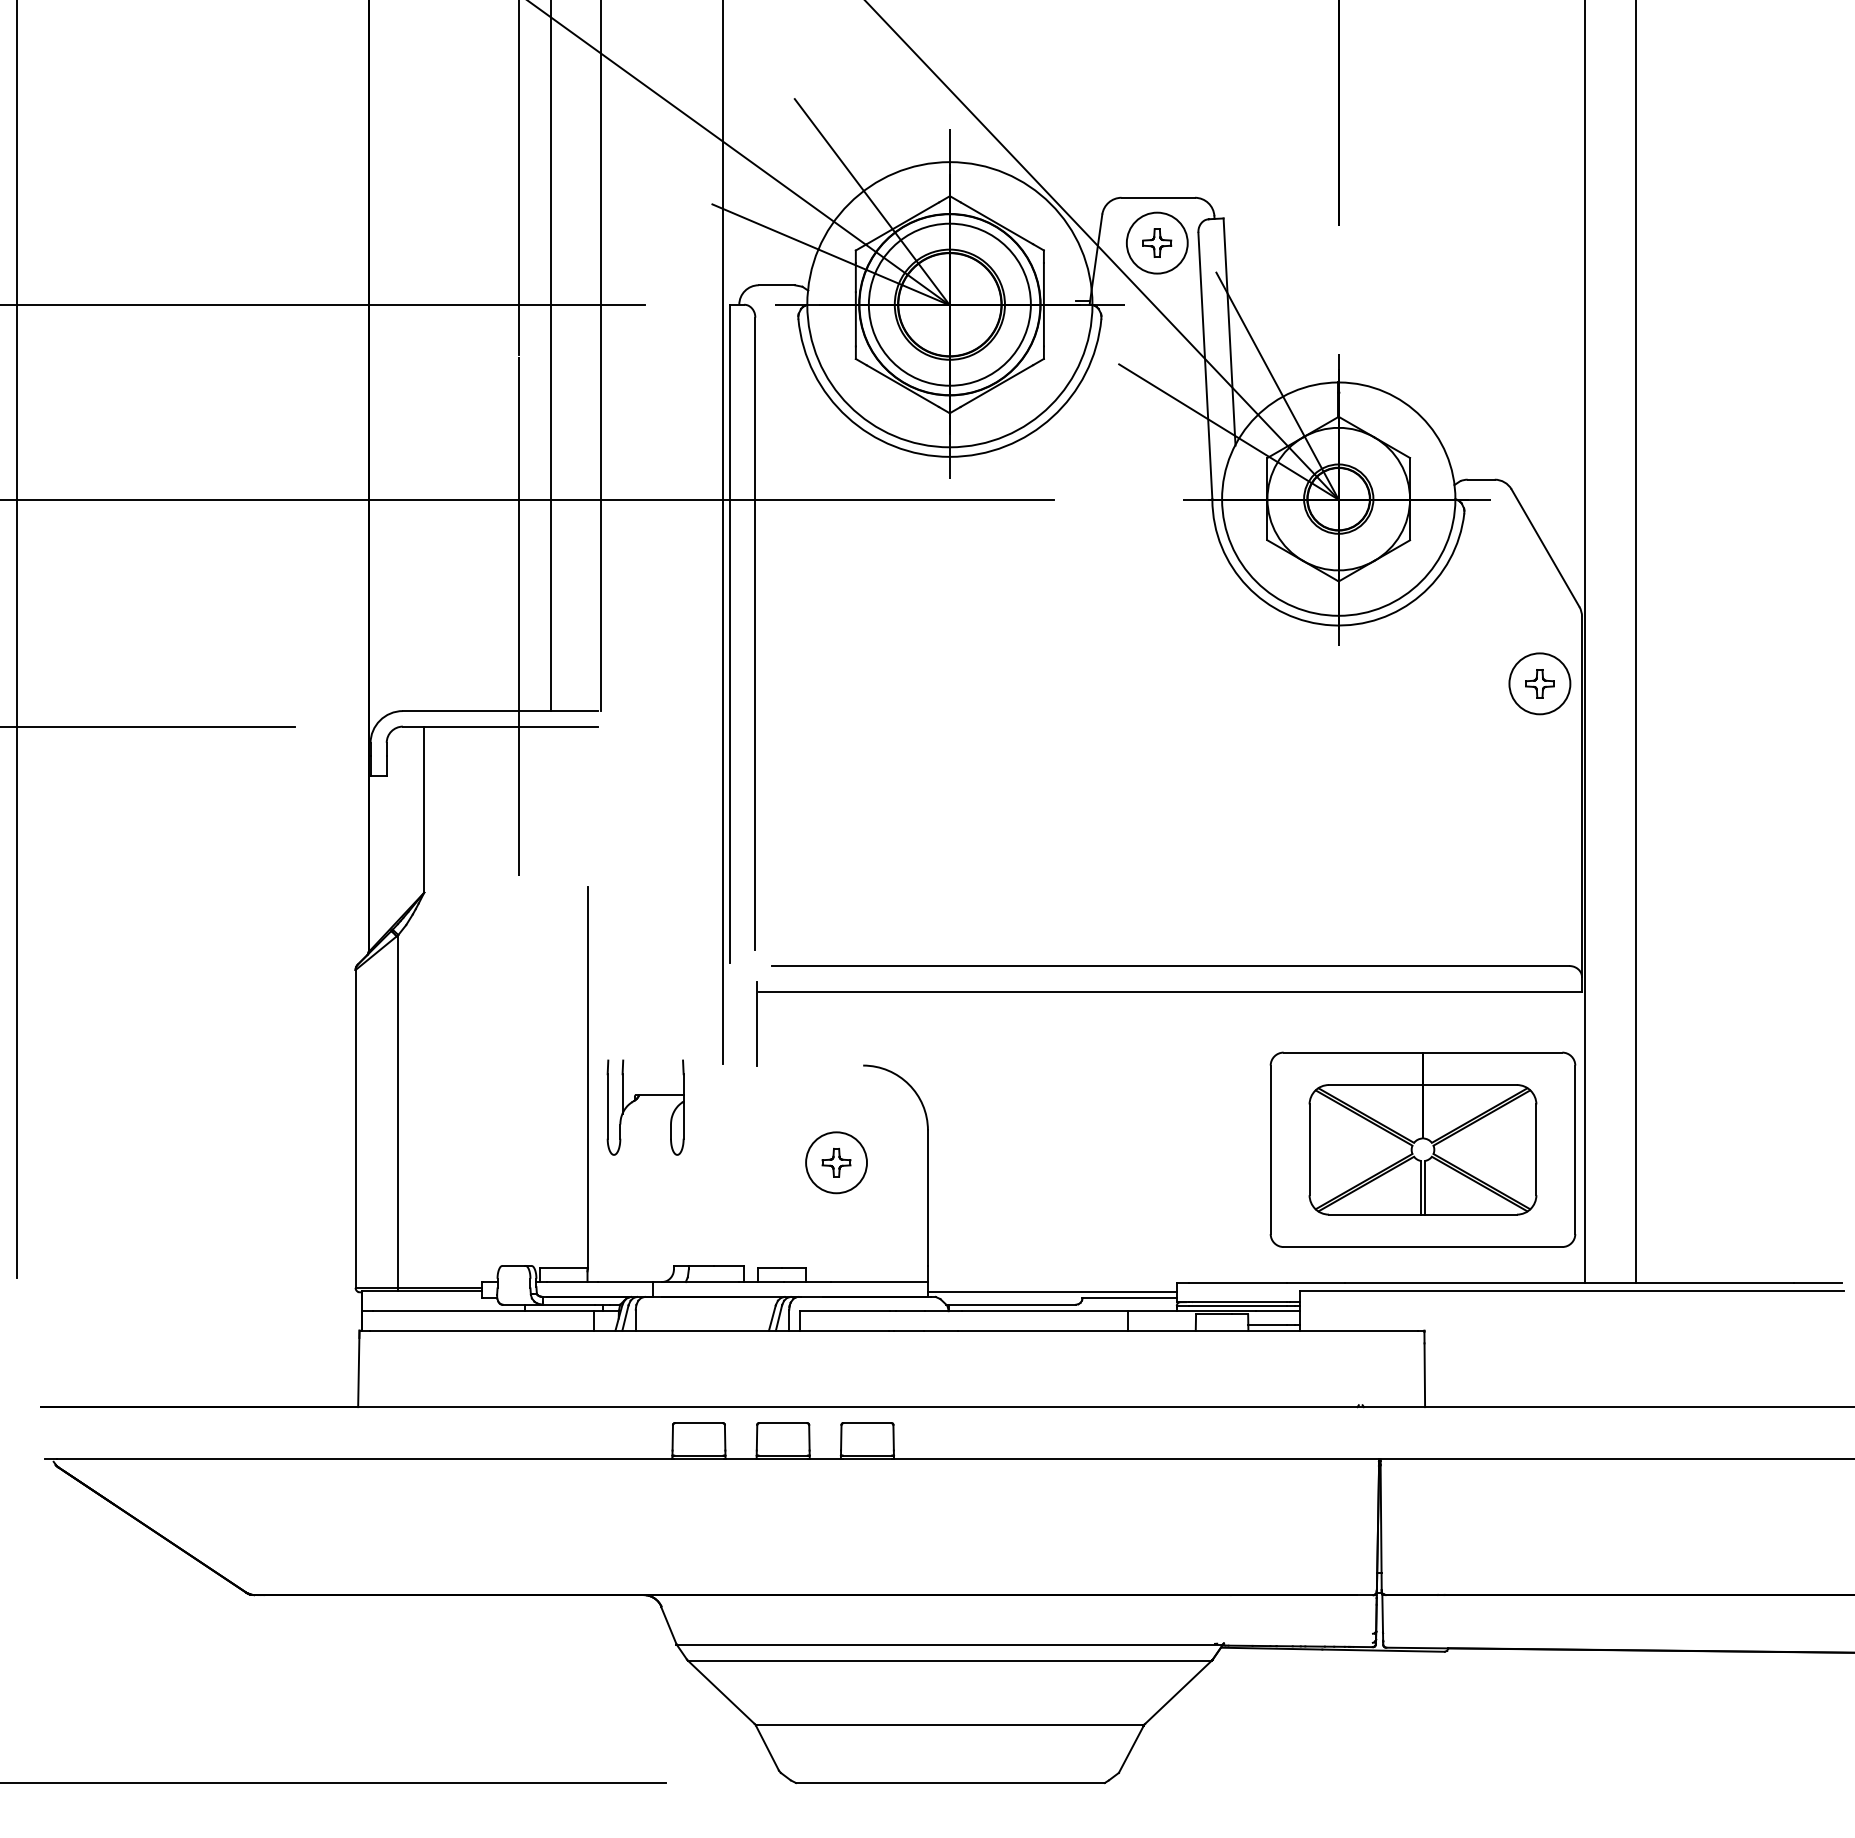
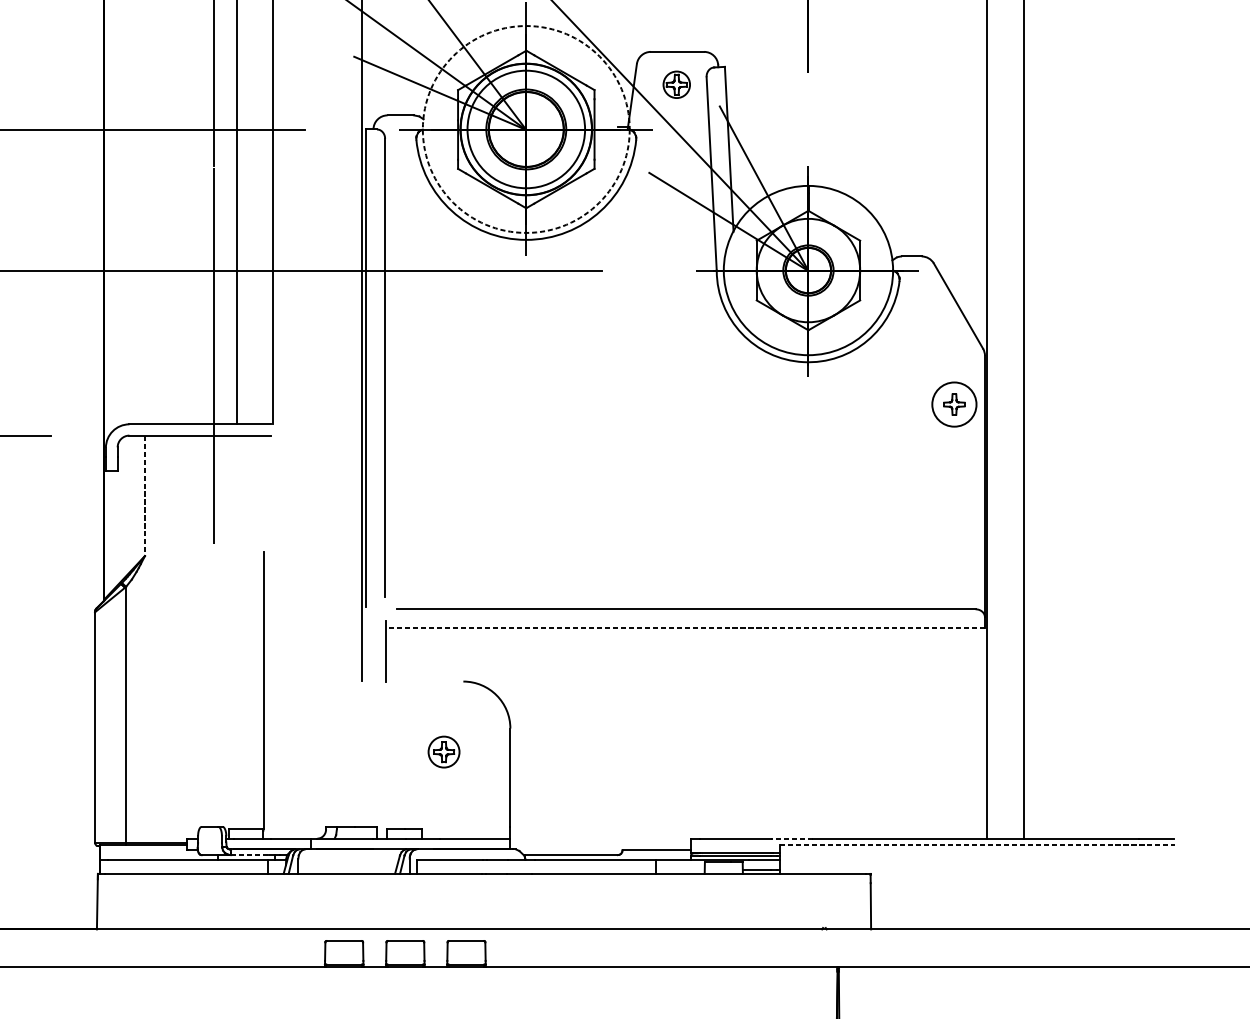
circle: (1156, 242) -> (676, 84), size x0.6
circle: (949, 304) -> (526, 129), solid -> dashed
line: (424, 810) -> (145, 496), solid -> dashed
line: (1170, 991) -> (686, 627), solid -> dashed
part: (637, 1099) -> (299, 706), removed
part: (1422, 1149) -> (869, 742), removed
circle: (836, 1162) -> (444, 751), size x0.7
line: (1315, 1282) -> (791, 838), solid -> dashed
line: (1572, 1291) -> (978, 845), solid -> dashed
line: (1051, 1292) -> (600, 846), removed
line: (569, 1304) -> (250, 854), solid -> dashed

